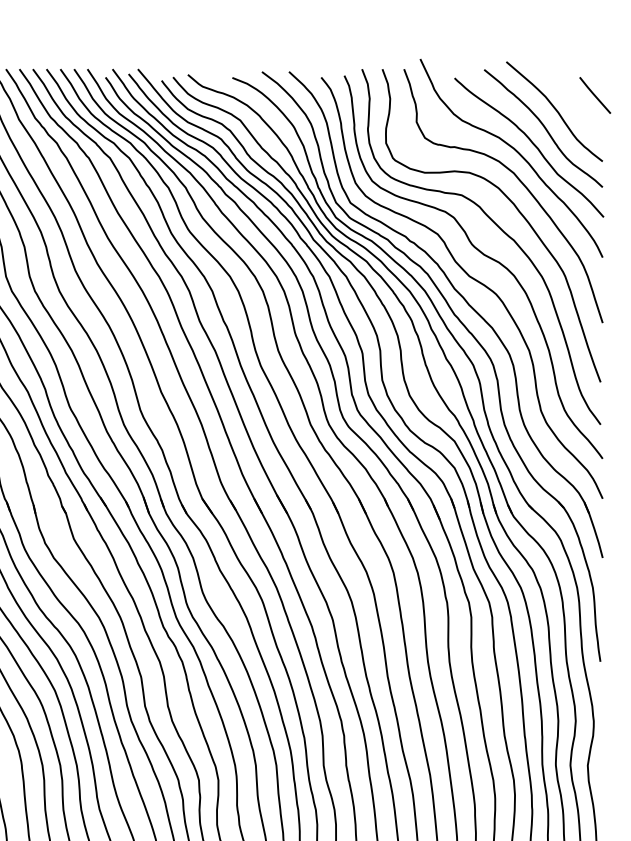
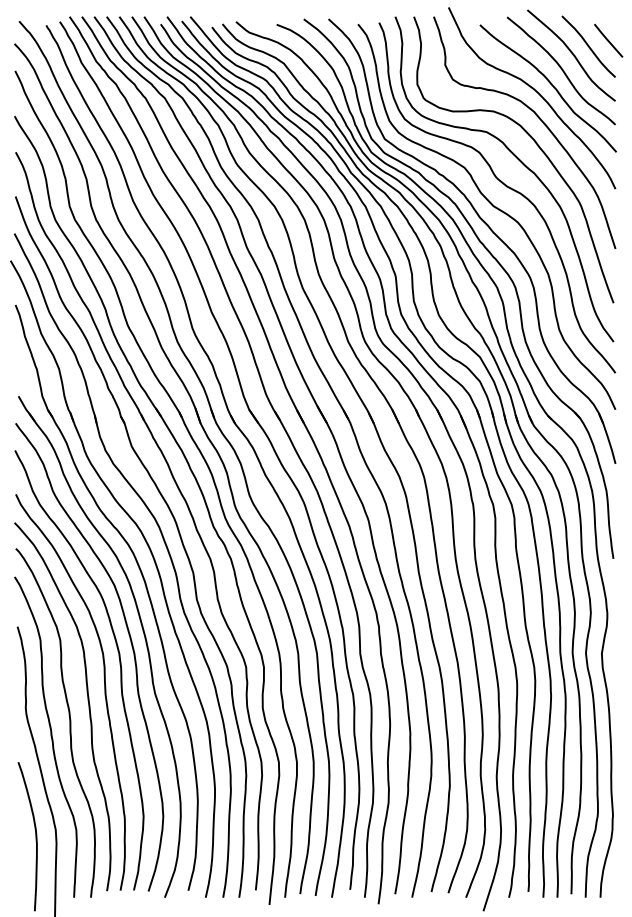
curve: (573, 101) -> (588, 46), added

